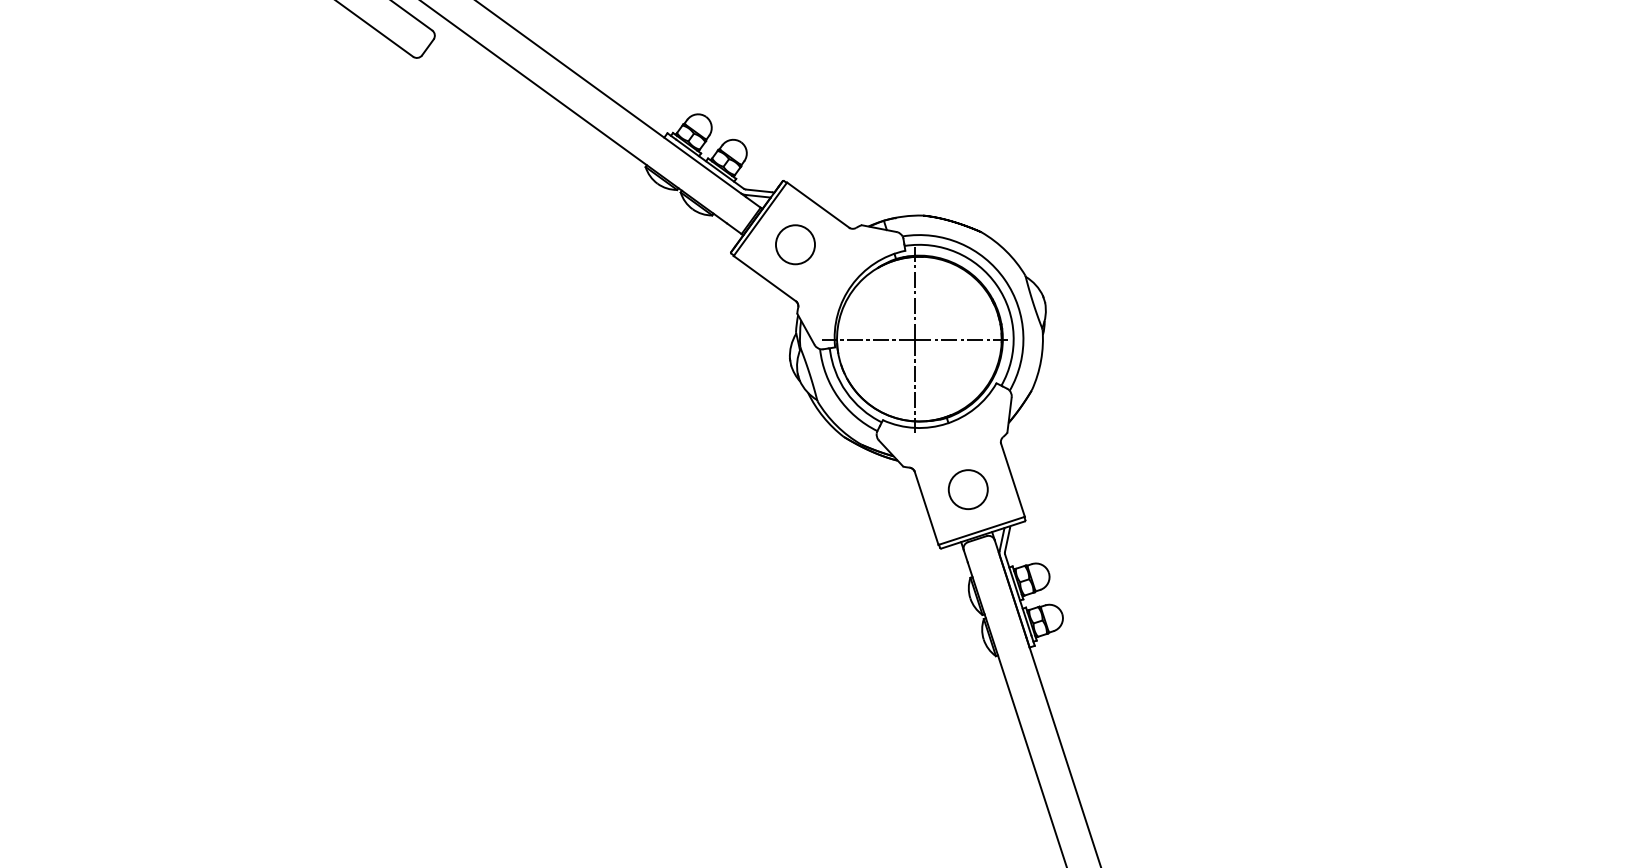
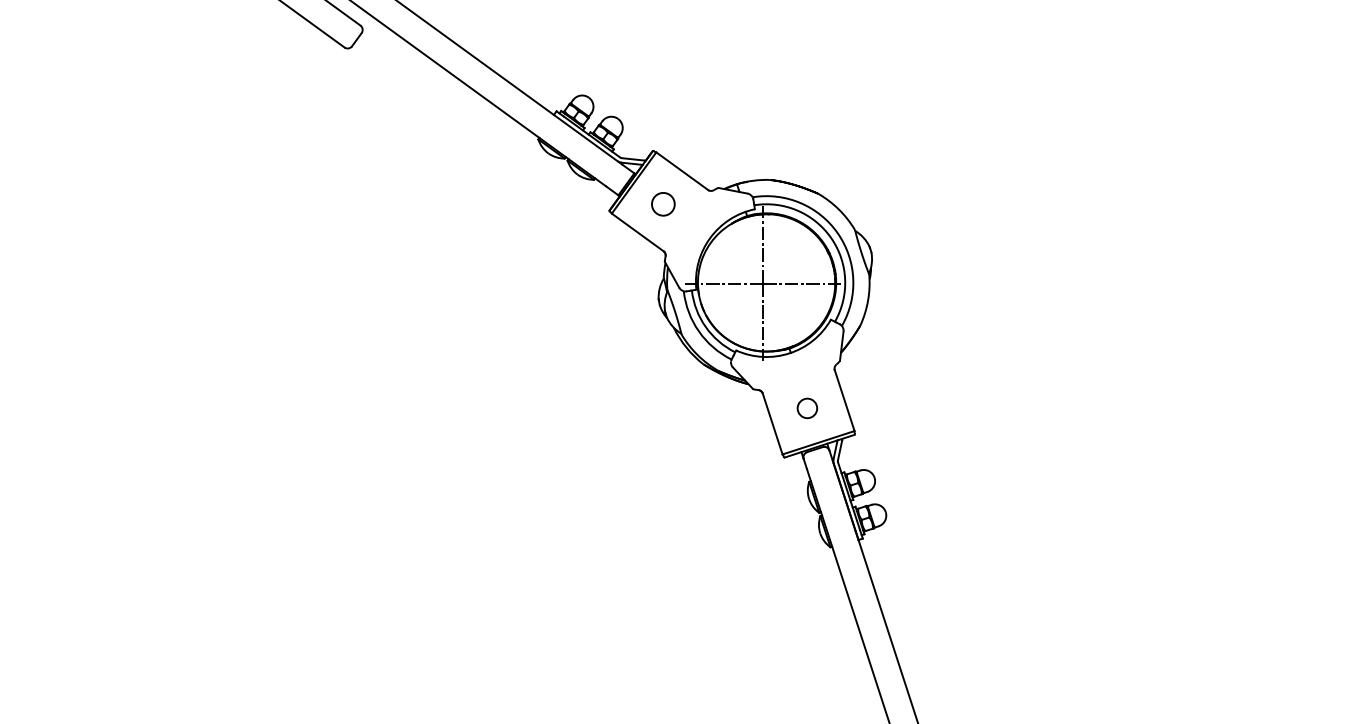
circle: (795, 245) -> (663, 204), size x0.7
circle: (968, 489) -> (807, 408), size x0.6

